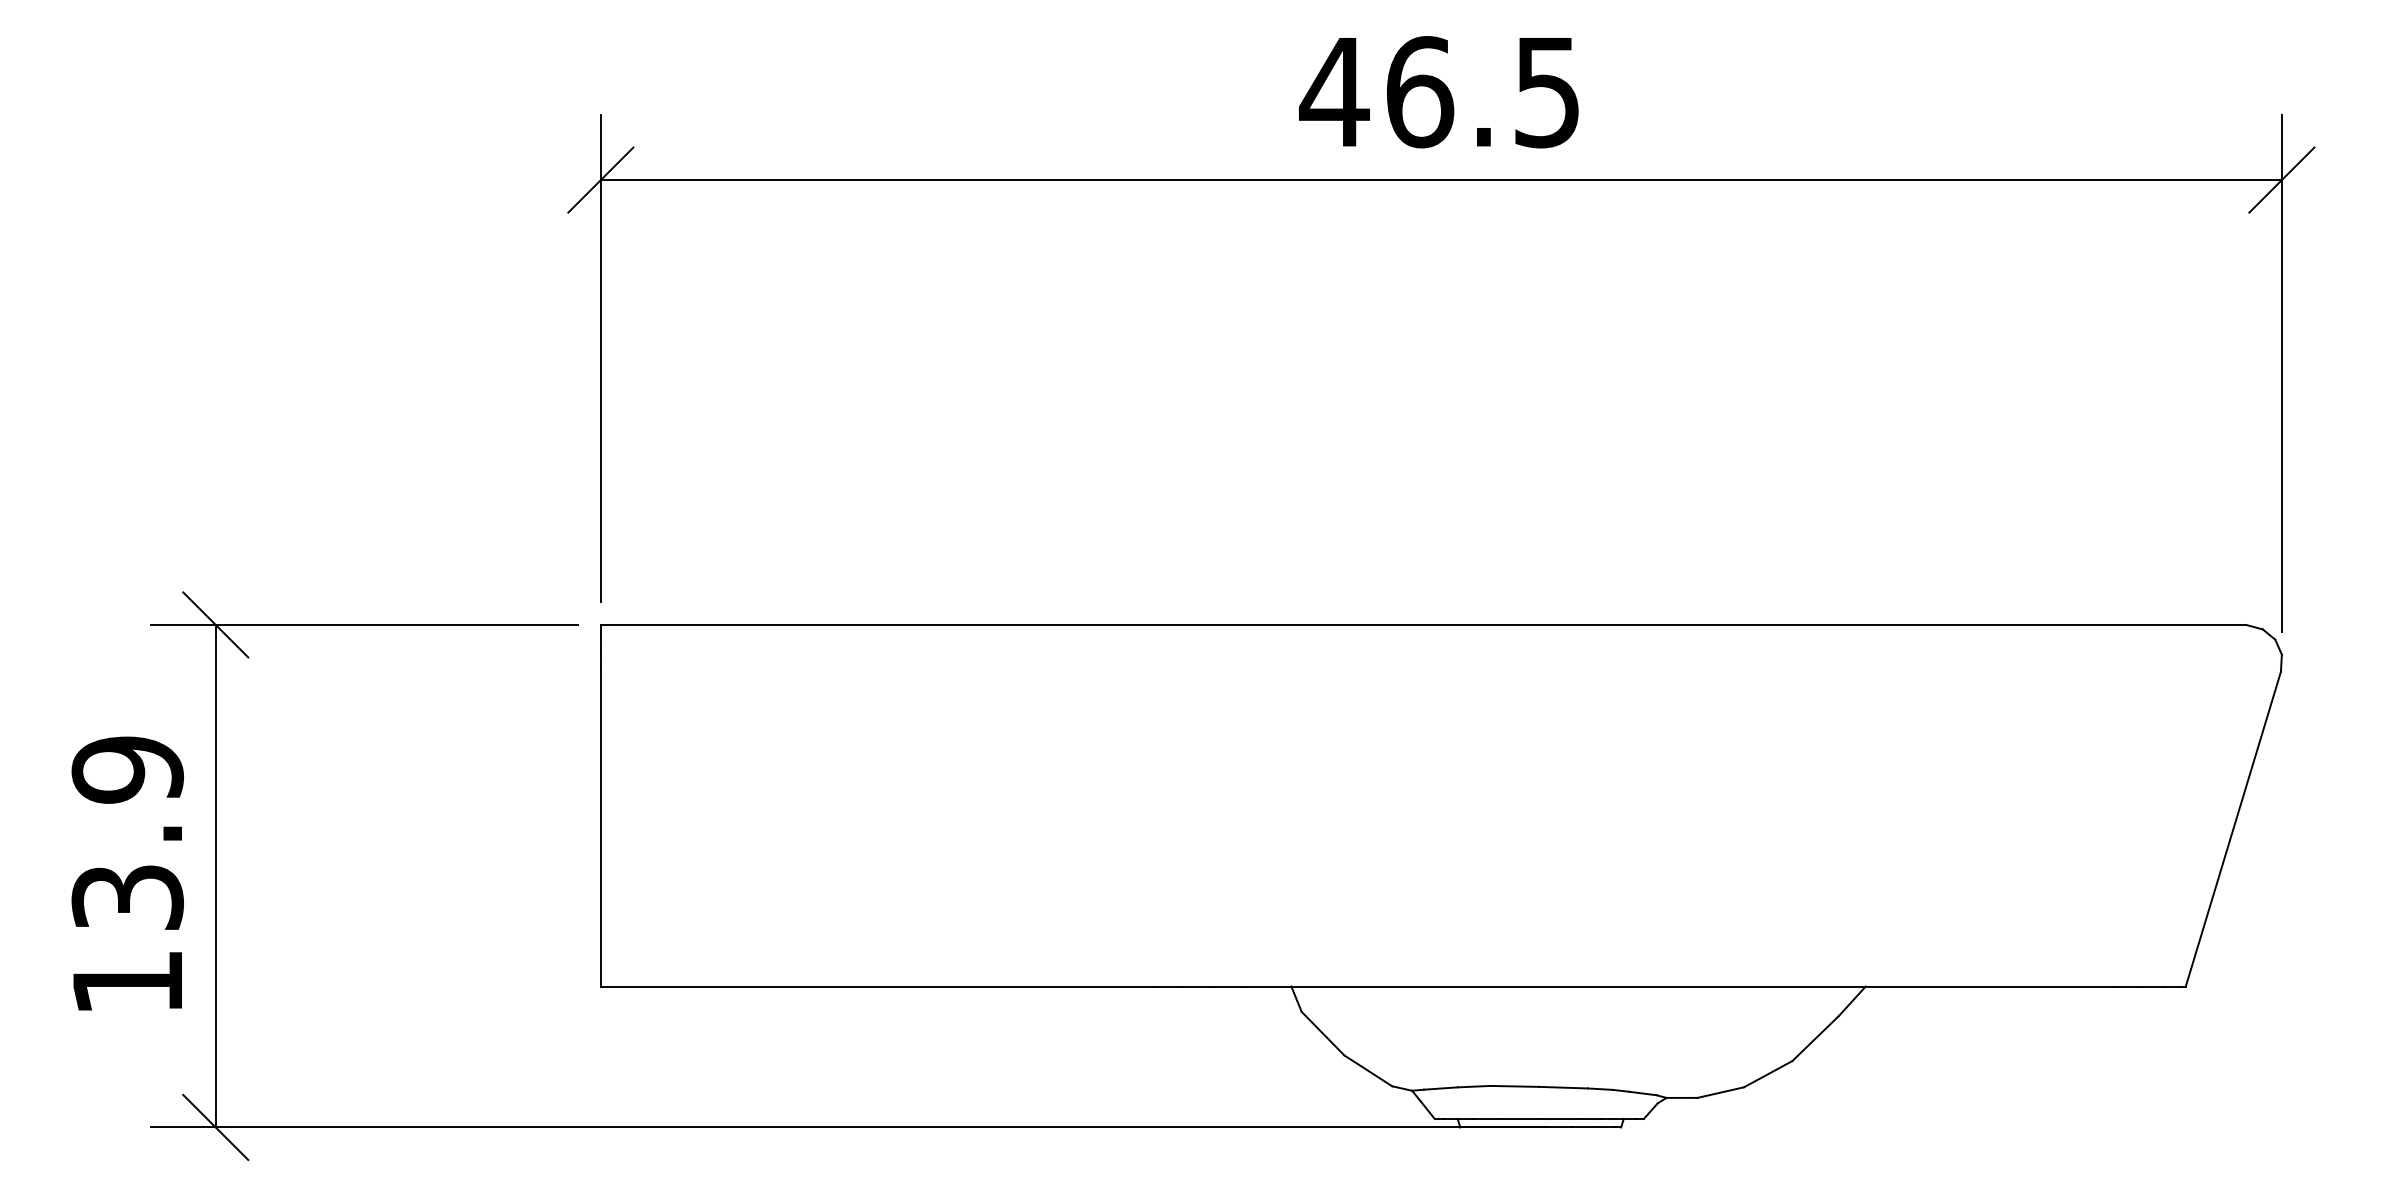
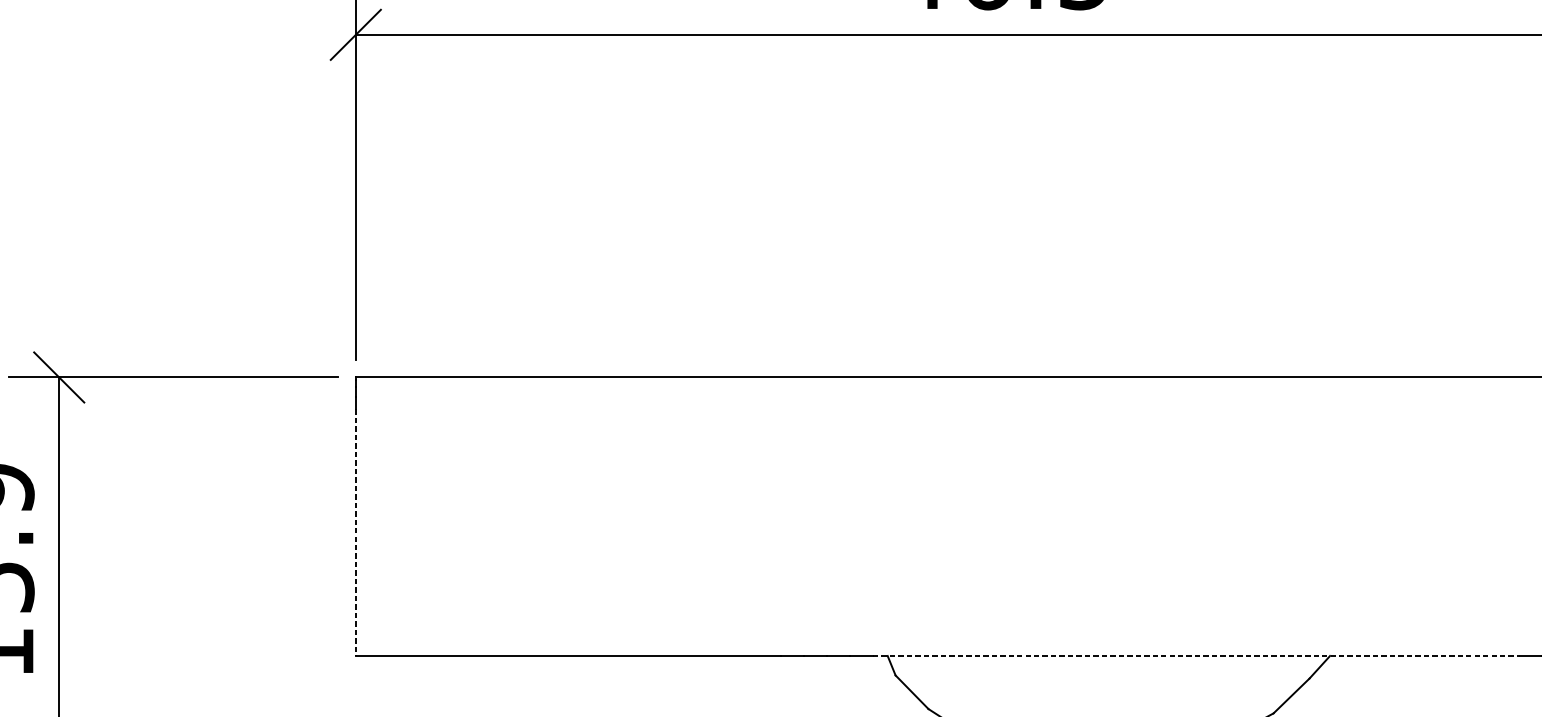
line: (600, 826) -> (355, 532), solid -> dashed
line: (1693, 986) -> (1197, 655), solid -> dashed

